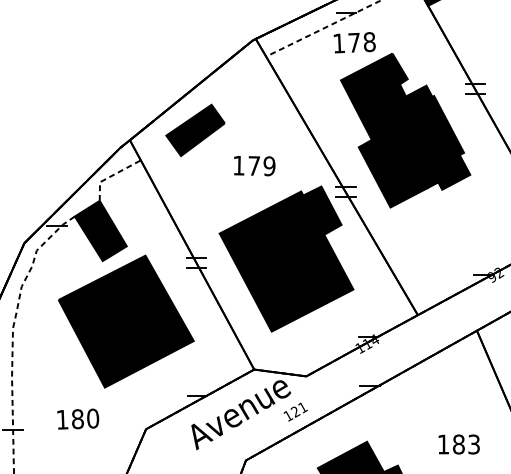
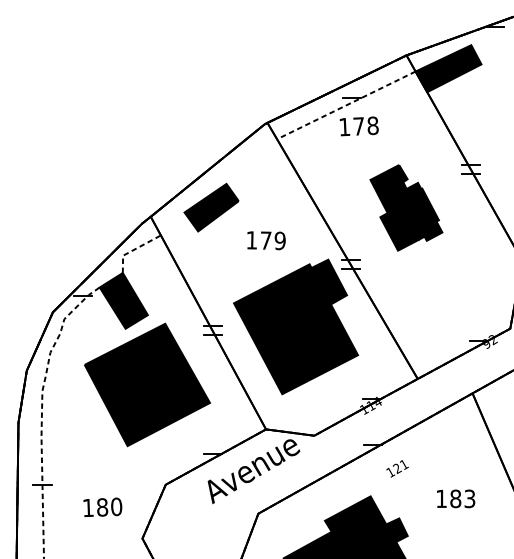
part: (405, 130) -> (406, 207), size x0.6
text: (295, 411) -> (397, 468), moved
text: (77, 419) -> (102, 507), moved

